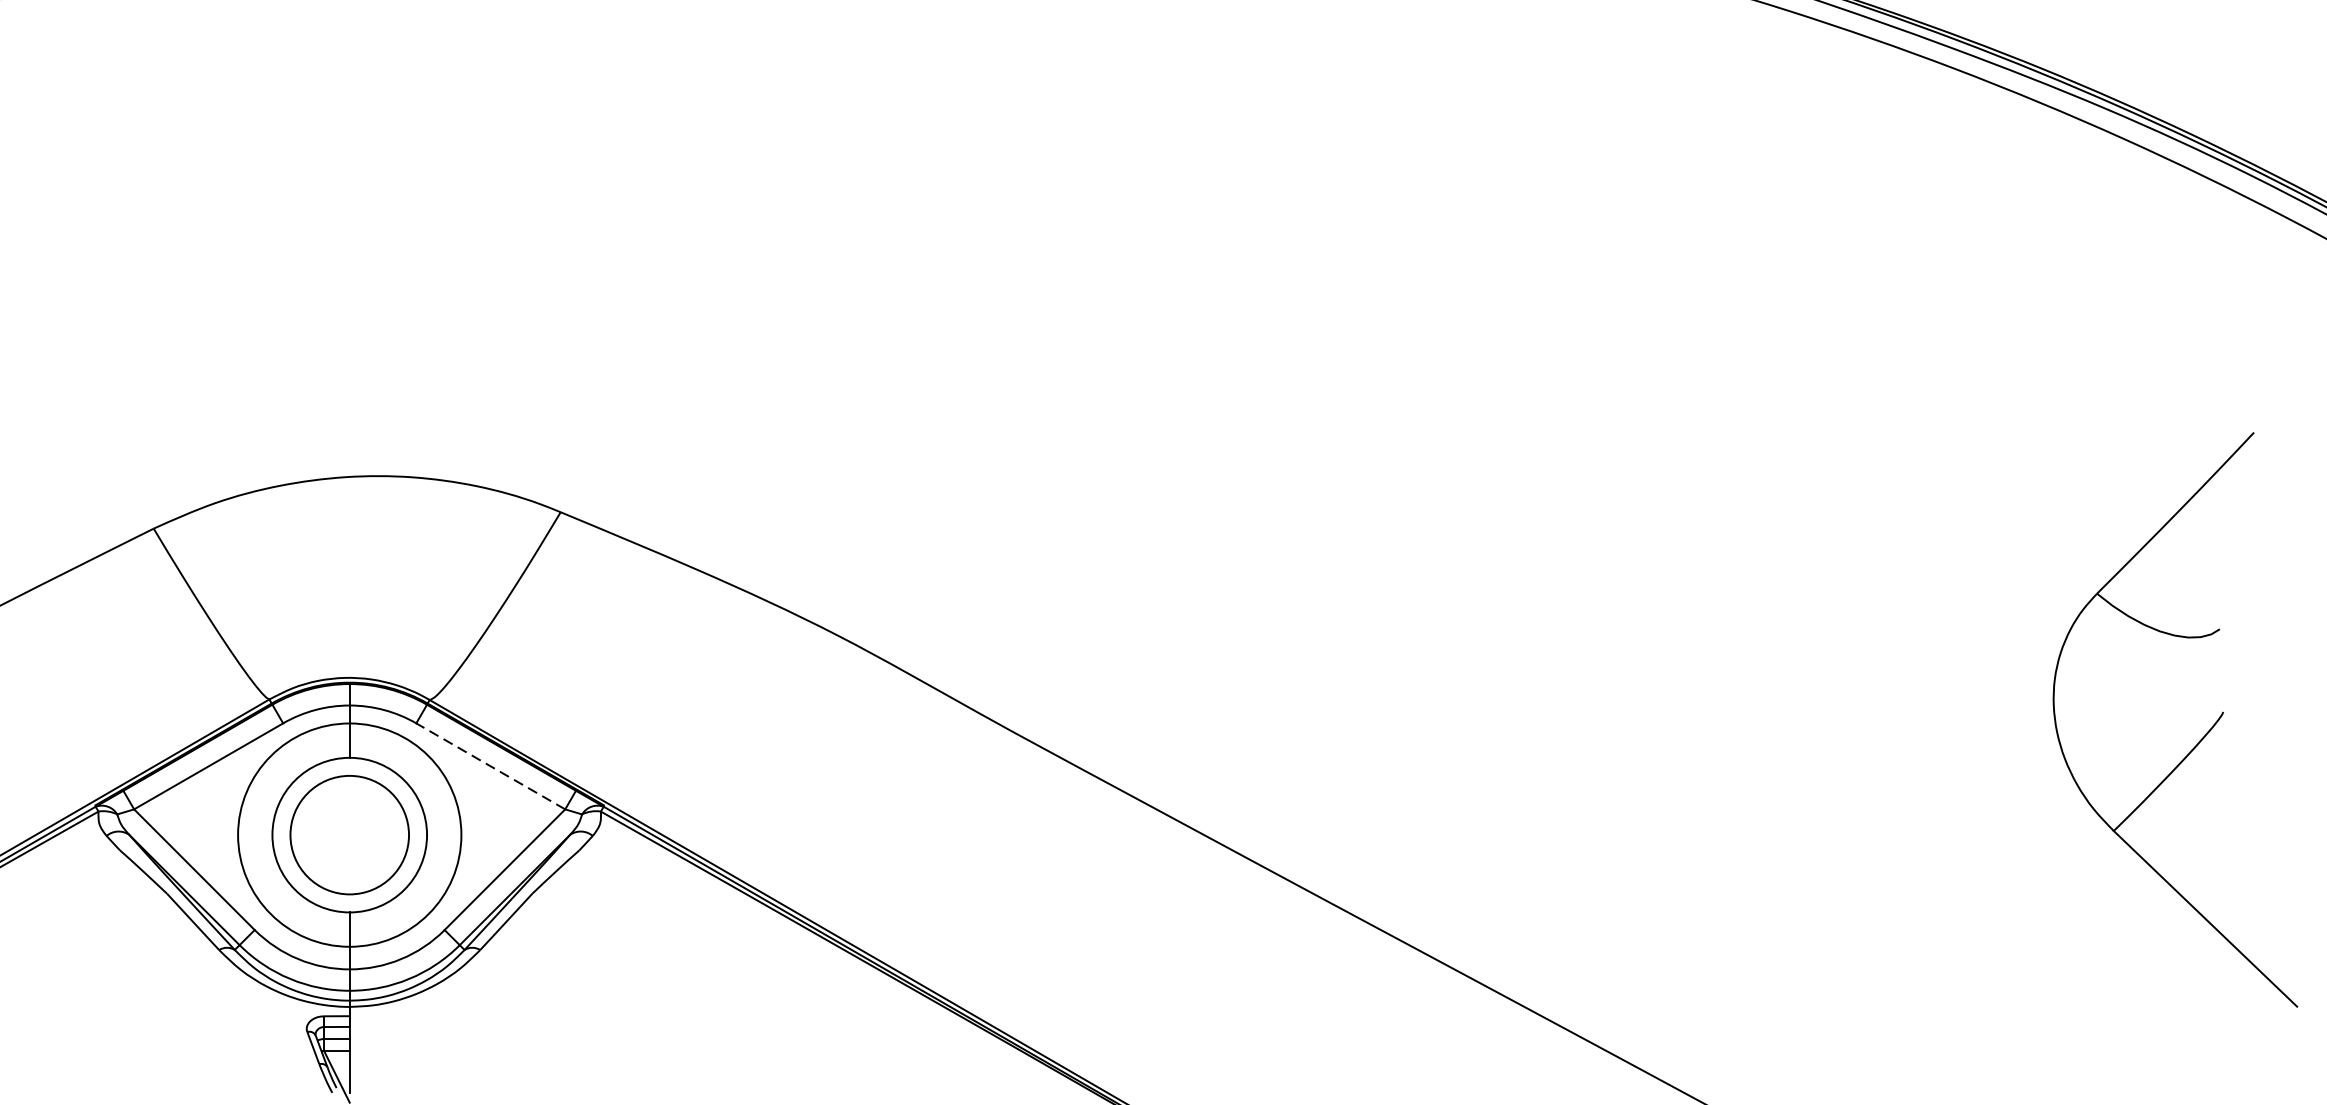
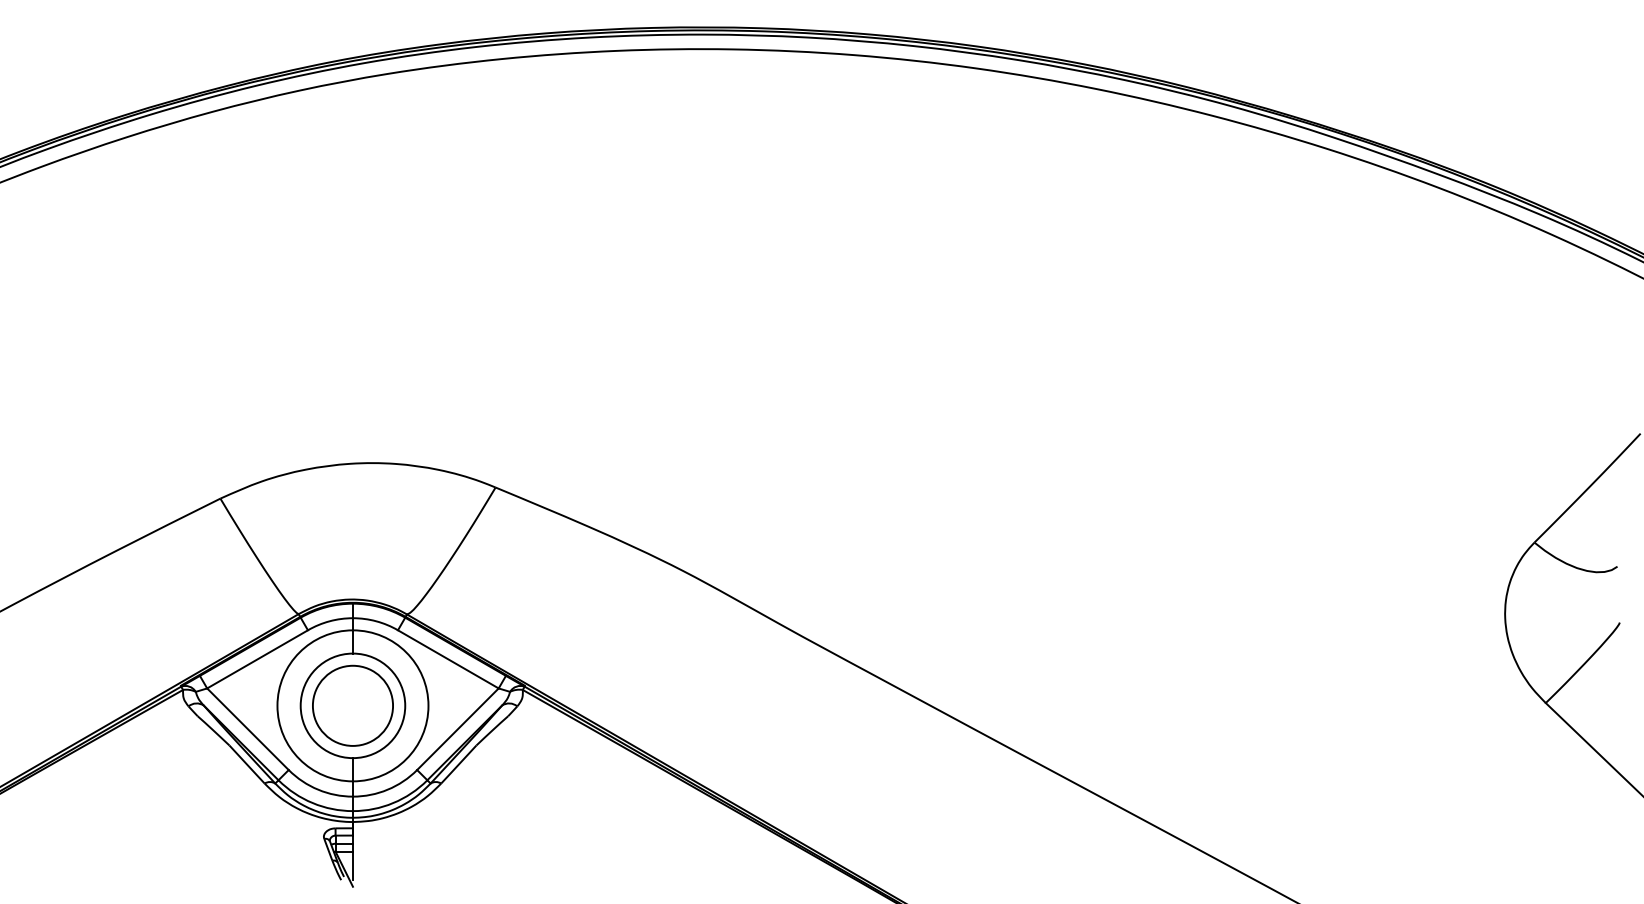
line: (489, 766) -> (447, 659), dashed -> solid

